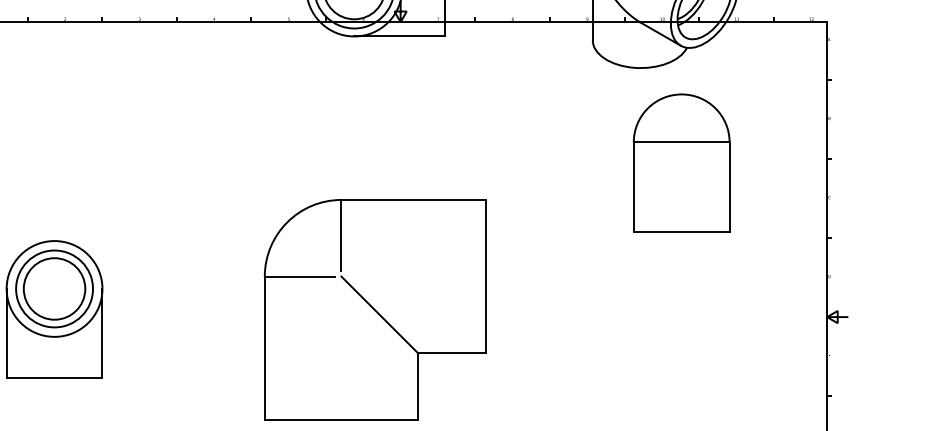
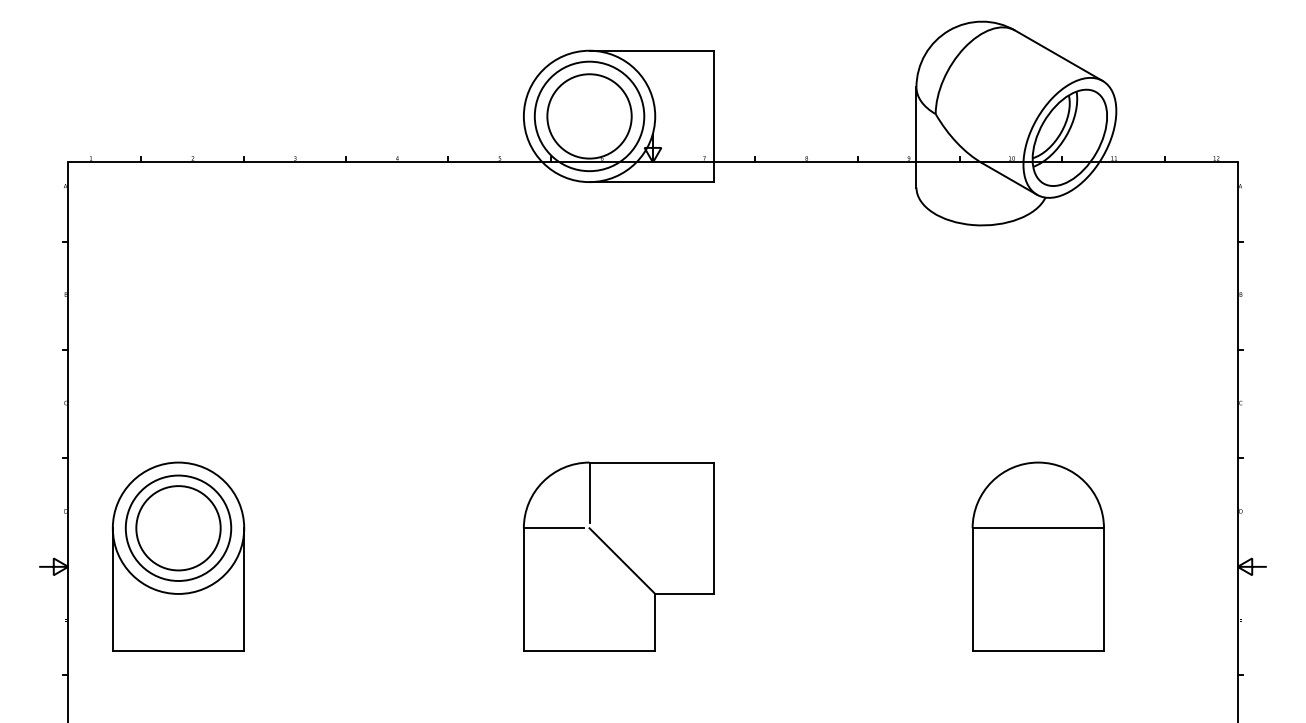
part: (681, 162) -> (1037, 556), moved
part: (375, 309) -> (618, 556), size x0.62

